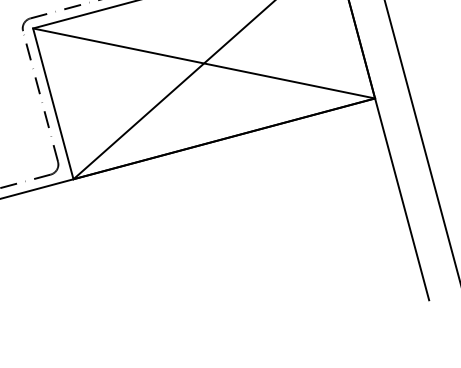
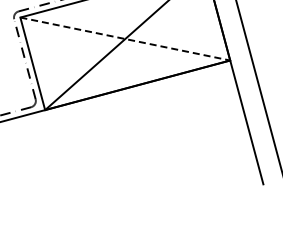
line: (204, 64) -> (125, 39), solid -> dashed

